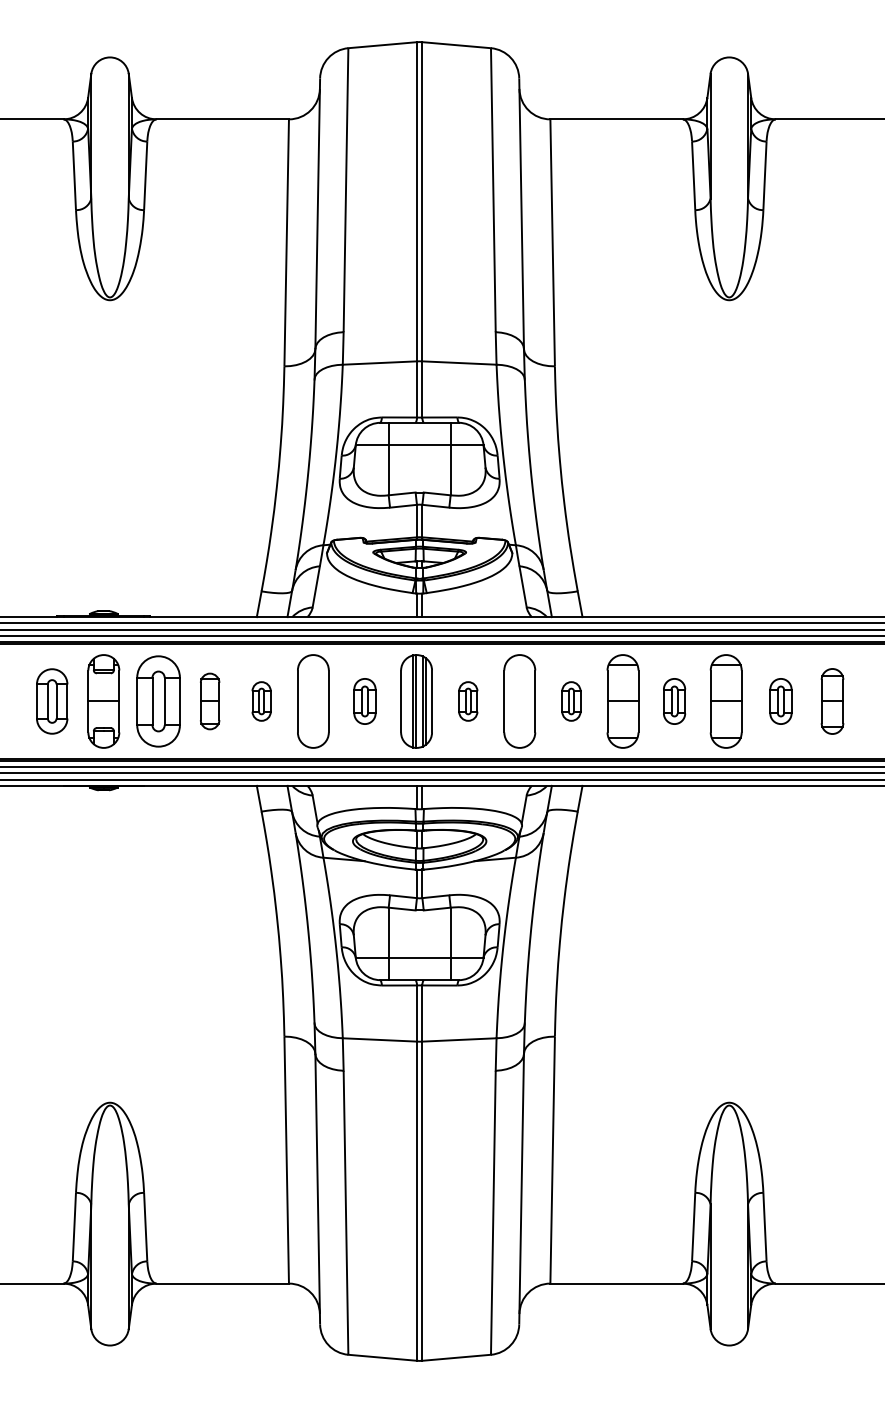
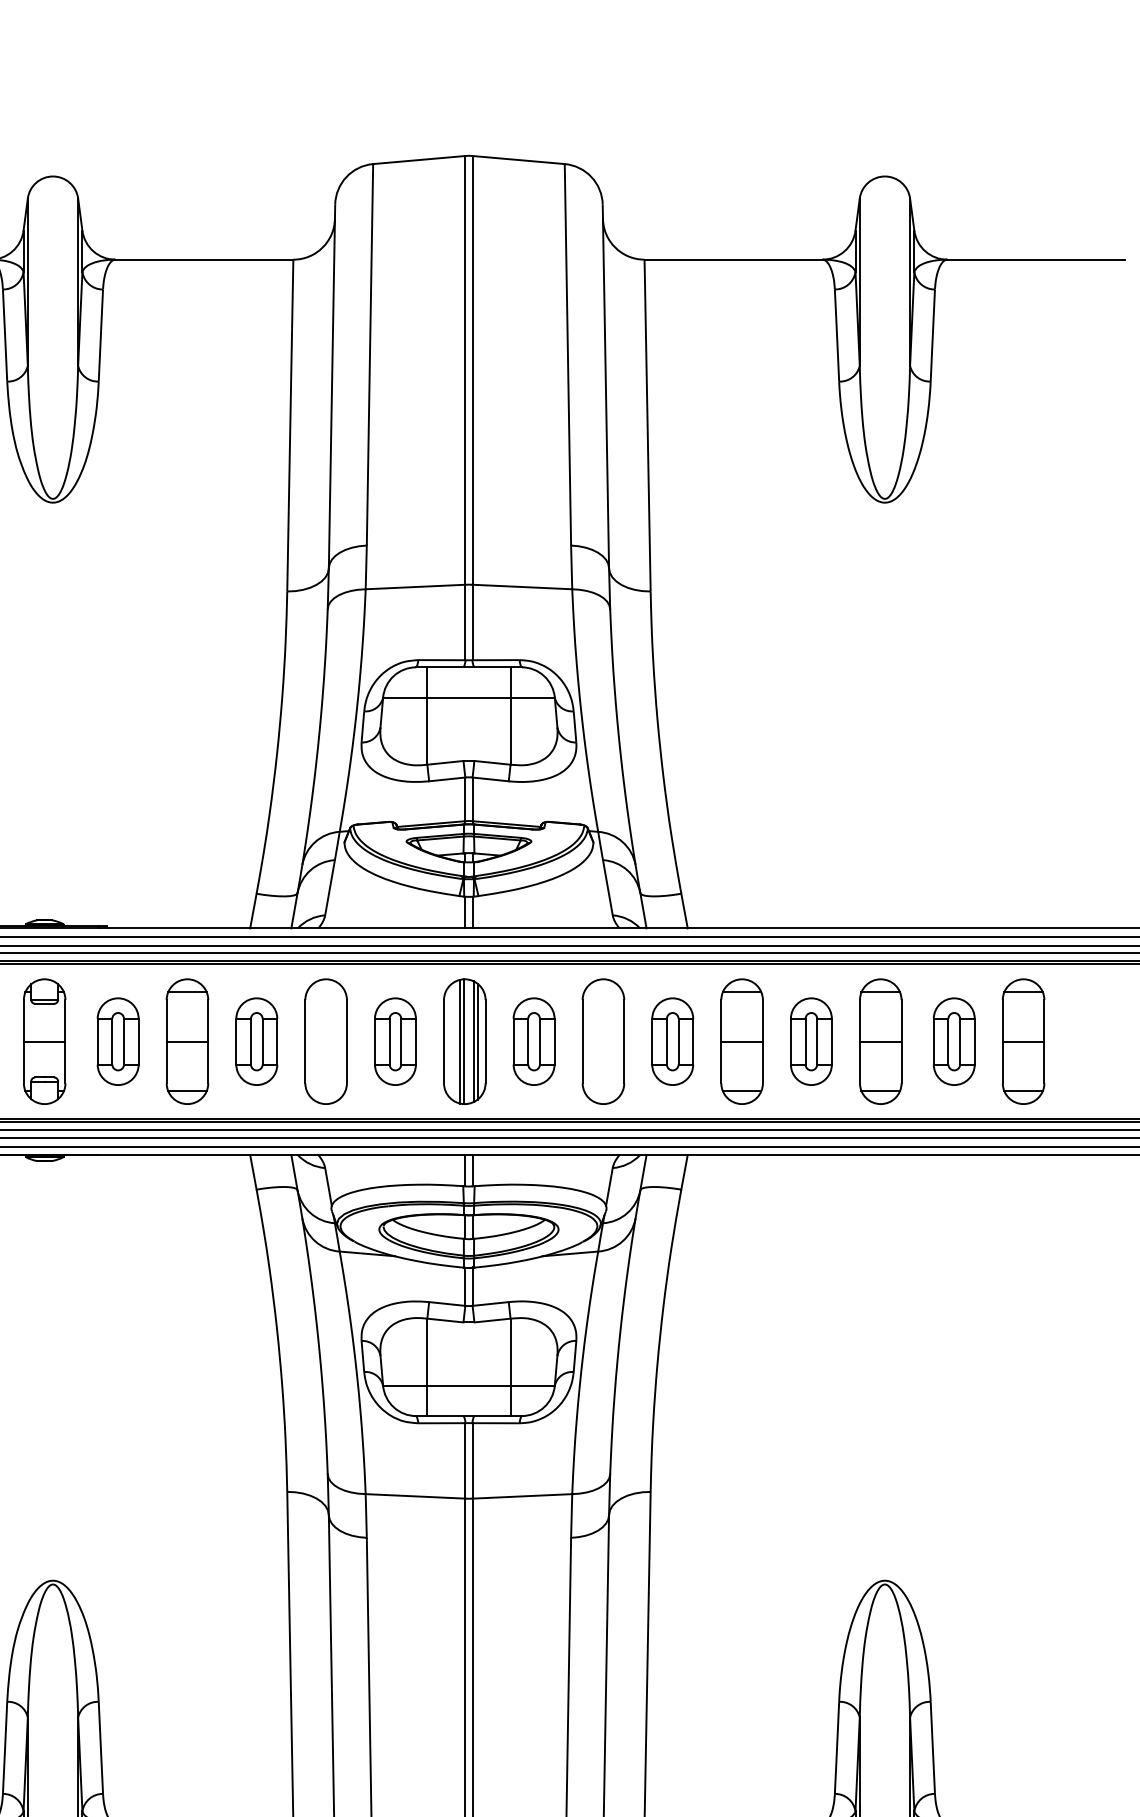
part: (158, 701) -> (118, 1041), size x0.71
part: (209, 701) -> (186, 1041), size x1.67
part: (261, 701) -> (256, 1041), size x1.67
part: (364, 701) -> (394, 1041), size x1.43
part: (468, 701) -> (534, 1041), size x1.67
part: (571, 701) -> (672, 1041), size x1.67
part: (674, 701) -> (811, 1041), size x1.43
part: (780, 701) -> (953, 1041), size x1.43
part: (832, 701) -> (1023, 1041), size x1.43

